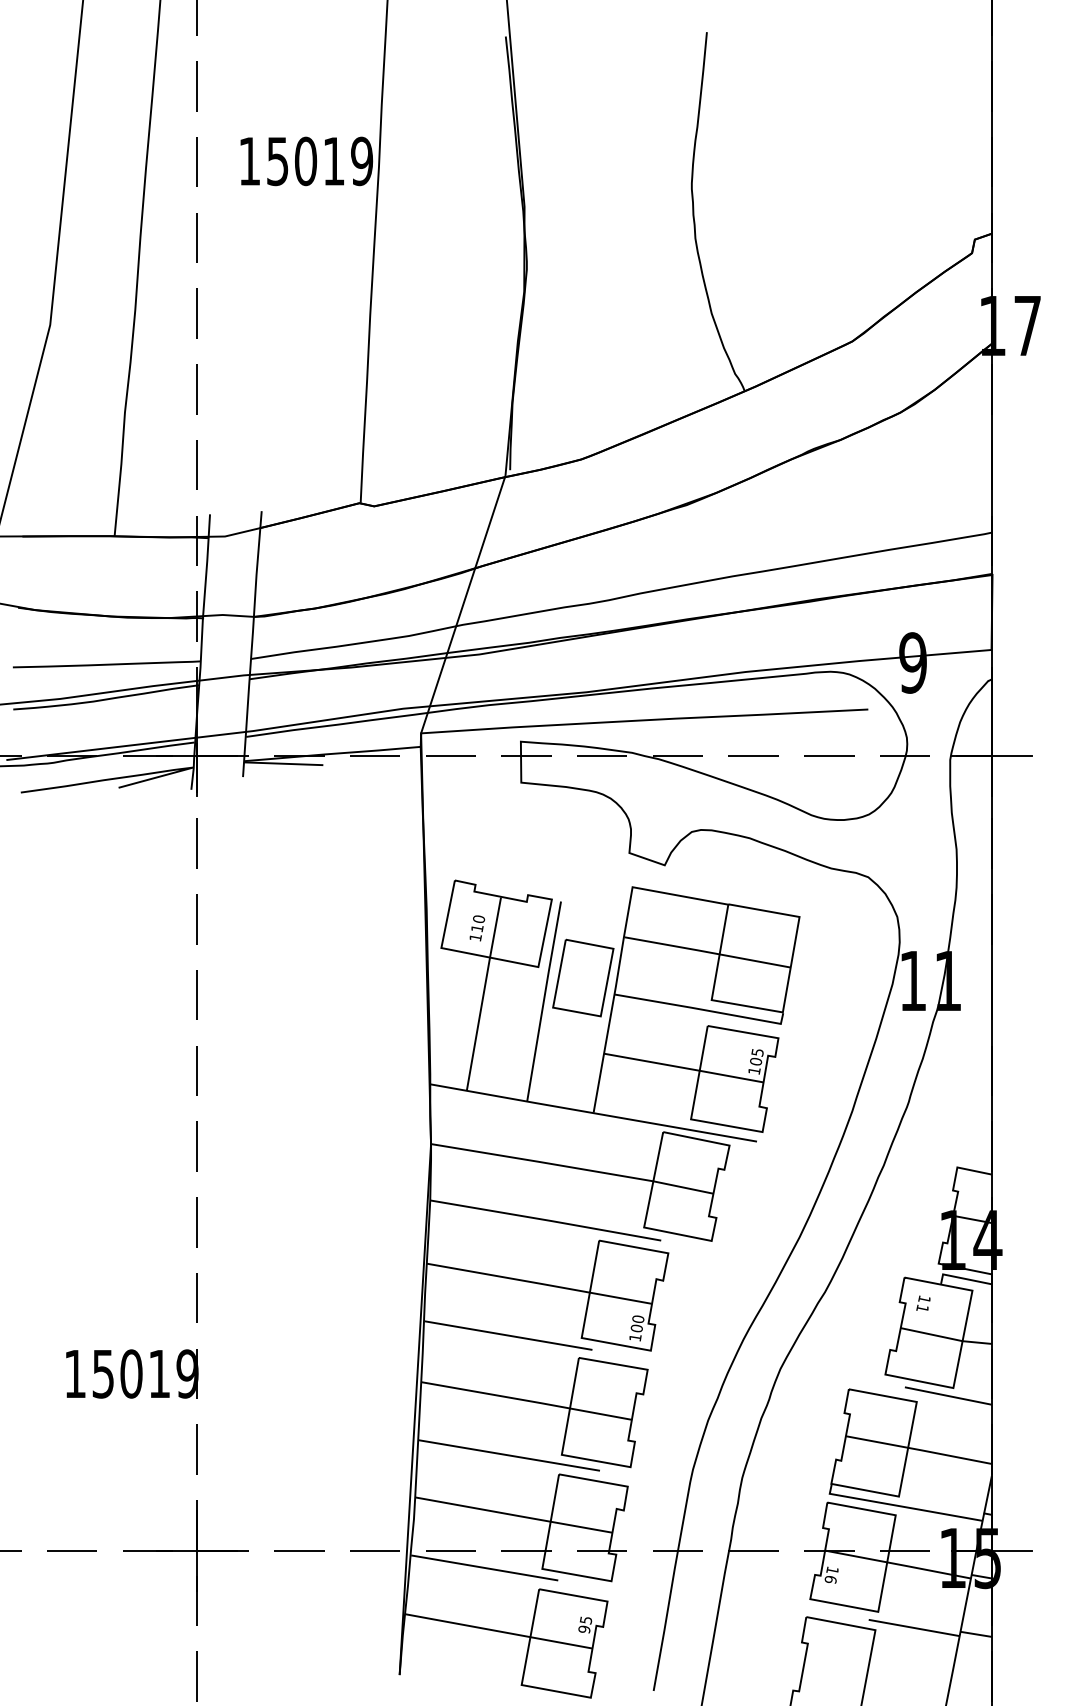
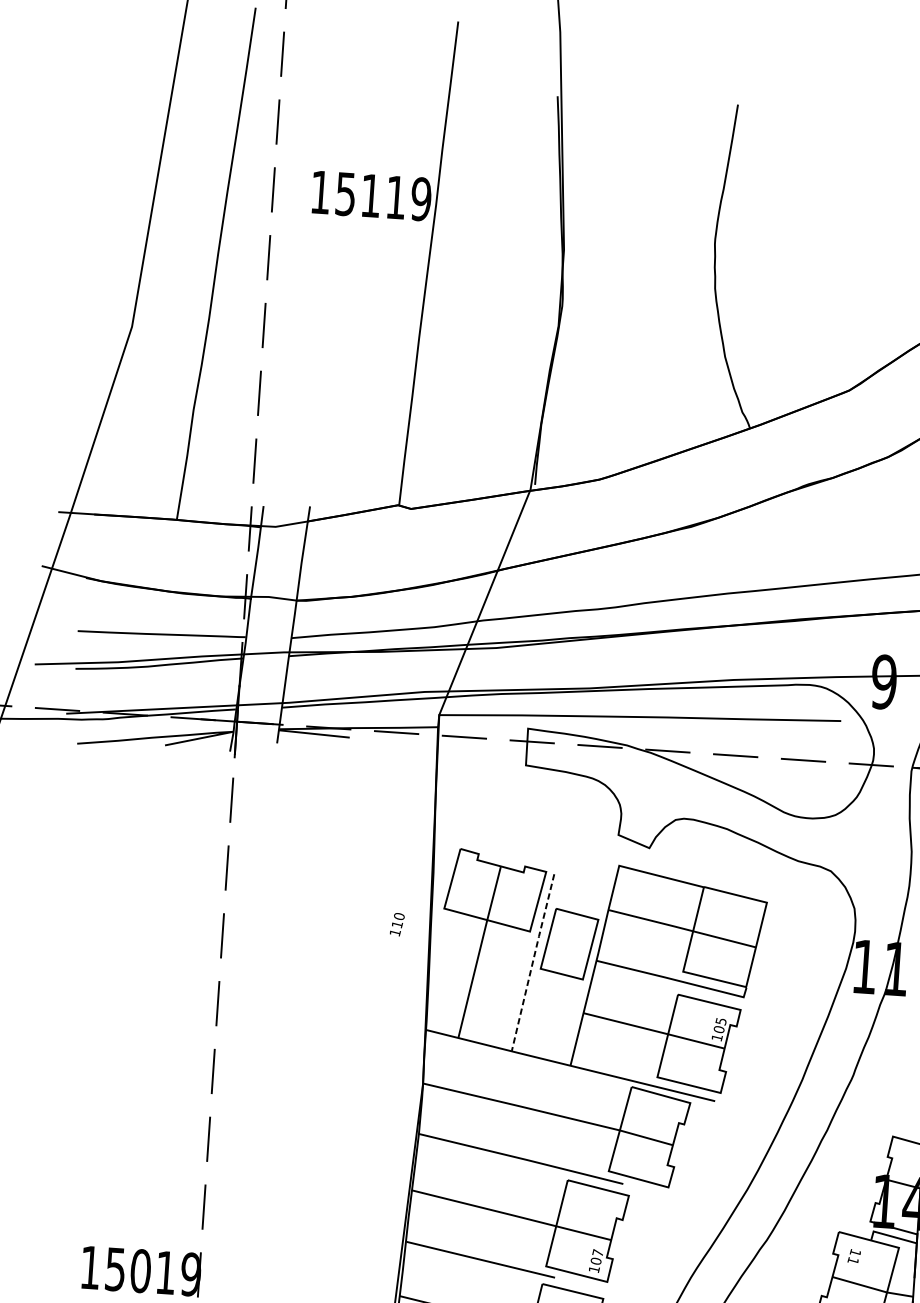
text: (306, 161) -> (371, 196), 15019 -> 15119
text: (477, 928) -> (397, 924), moved
line: (543, 1000) -> (532, 961), solid -> dashed
text: (638, 1318) -> (598, 1252), 100 -> 107

